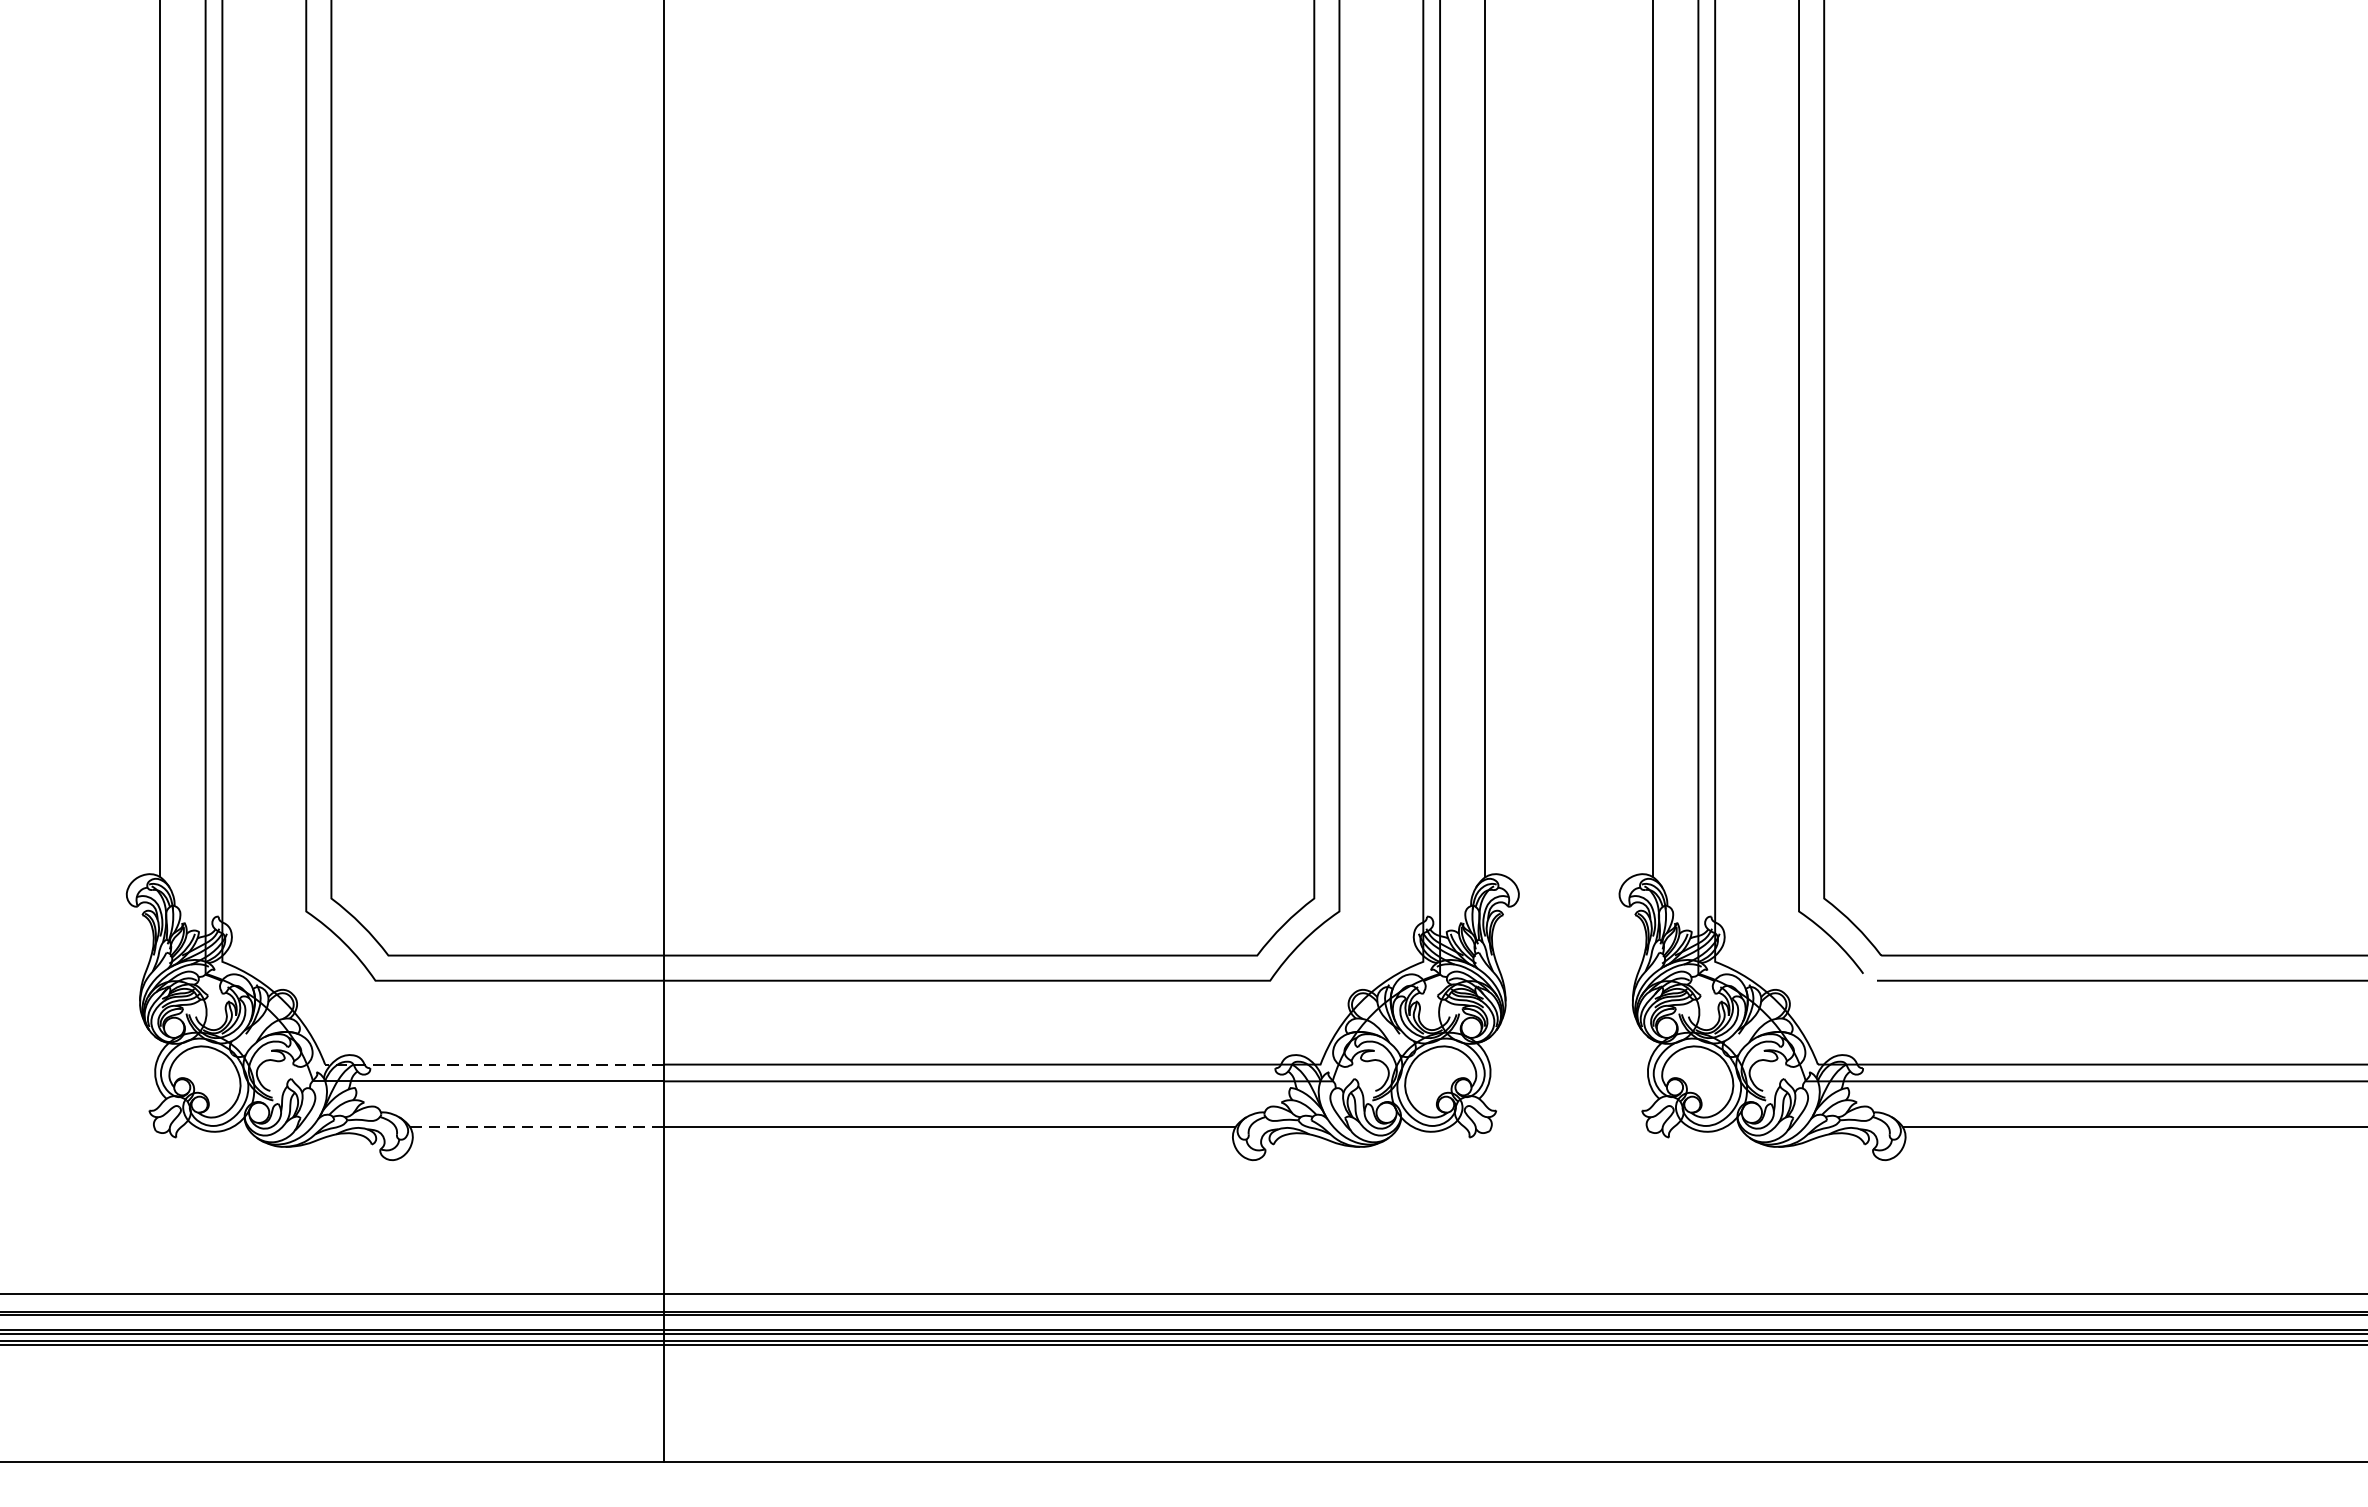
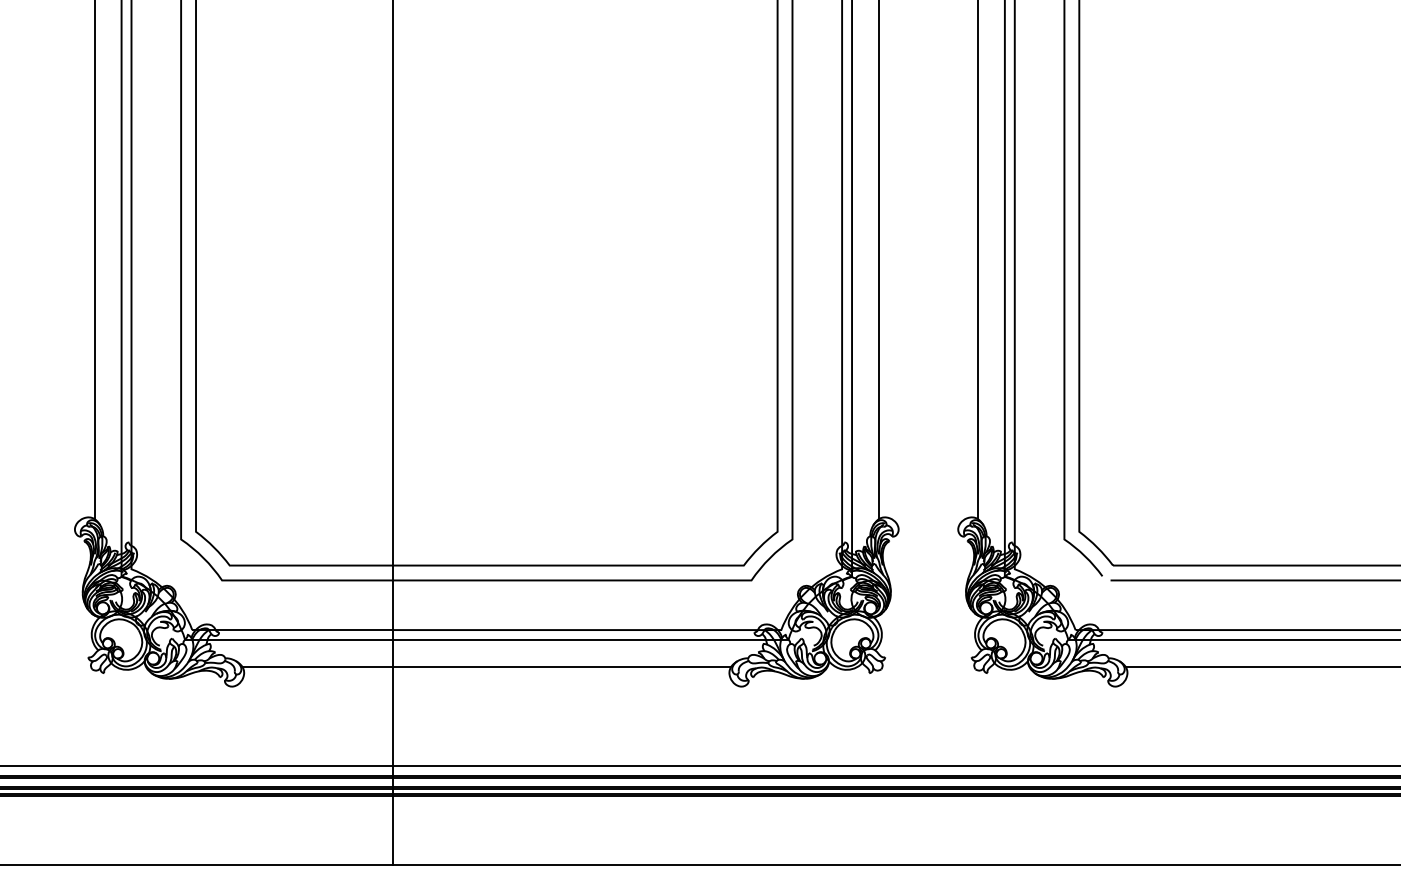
line: (492, 1065) -> (291, 630), dashed -> solid
line: (535, 1126) -> (316, 666), dashed -> solid

